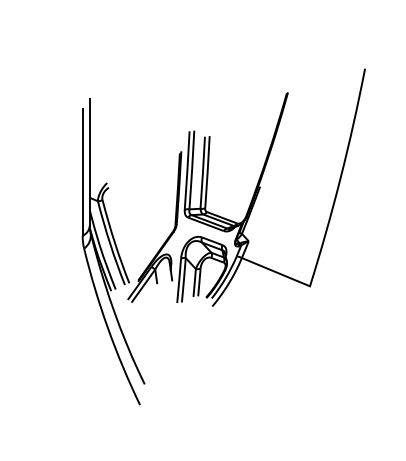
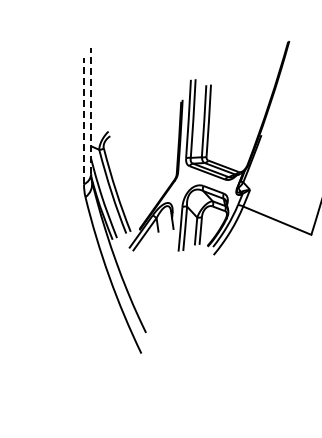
line: (89, 162) -> (90, 111), solid -> dashed
line: (82, 172) -> (83, 121), solid -> dashed

